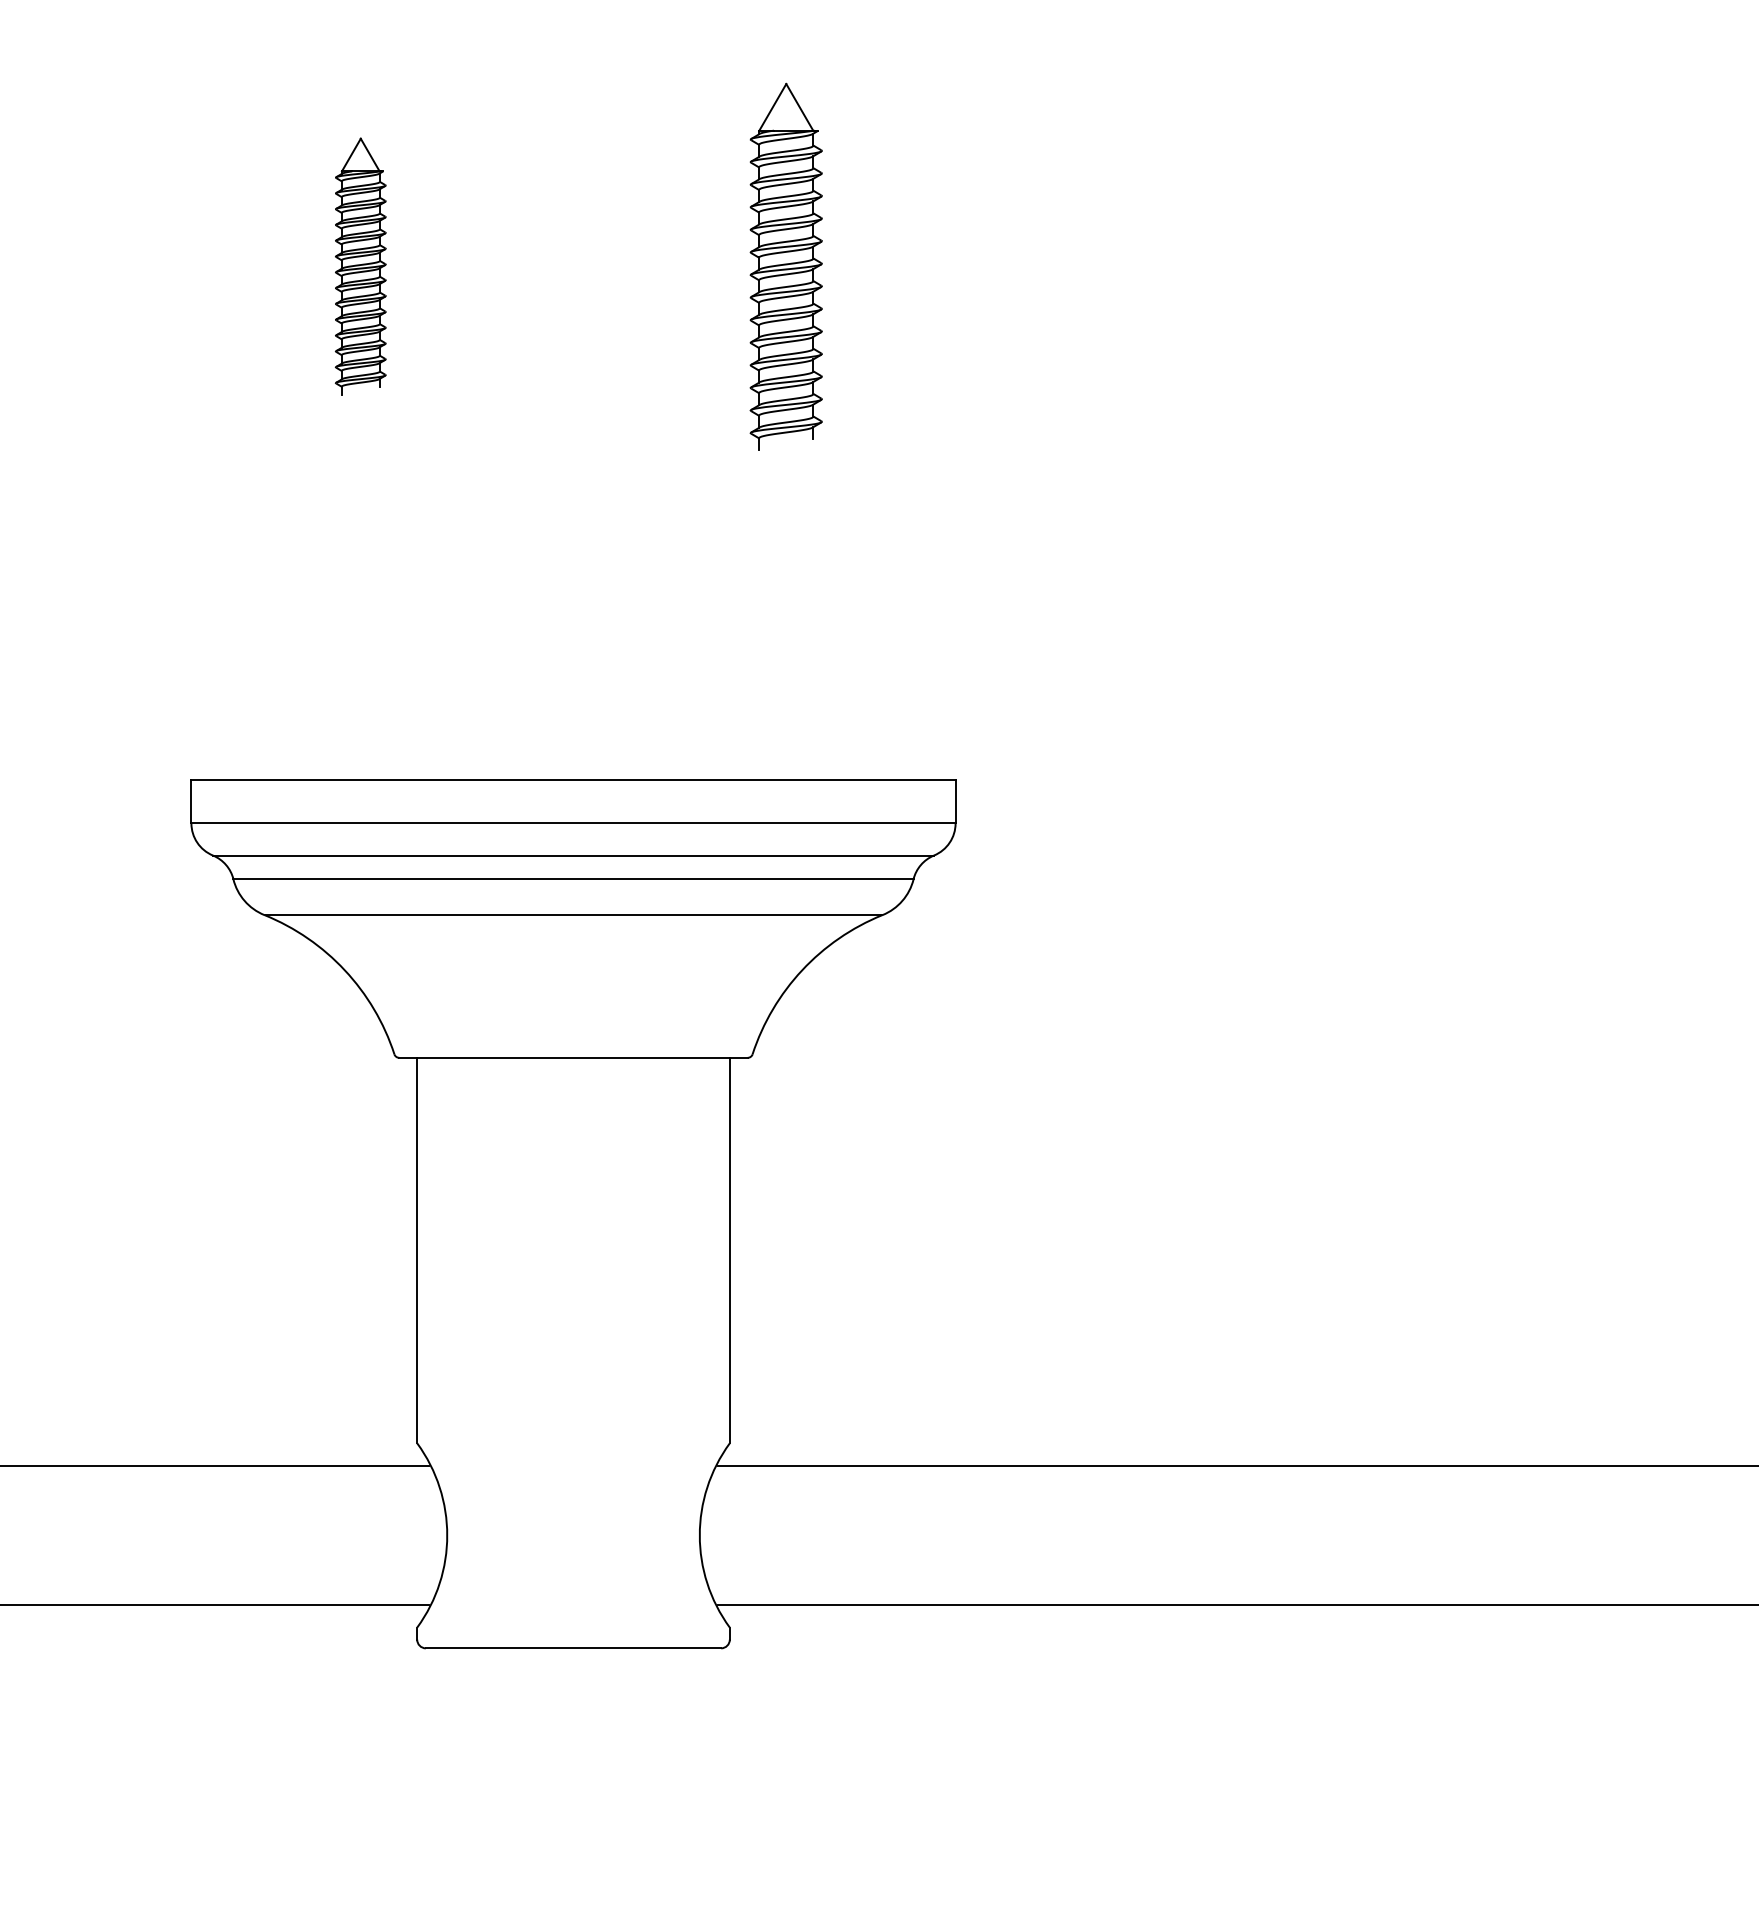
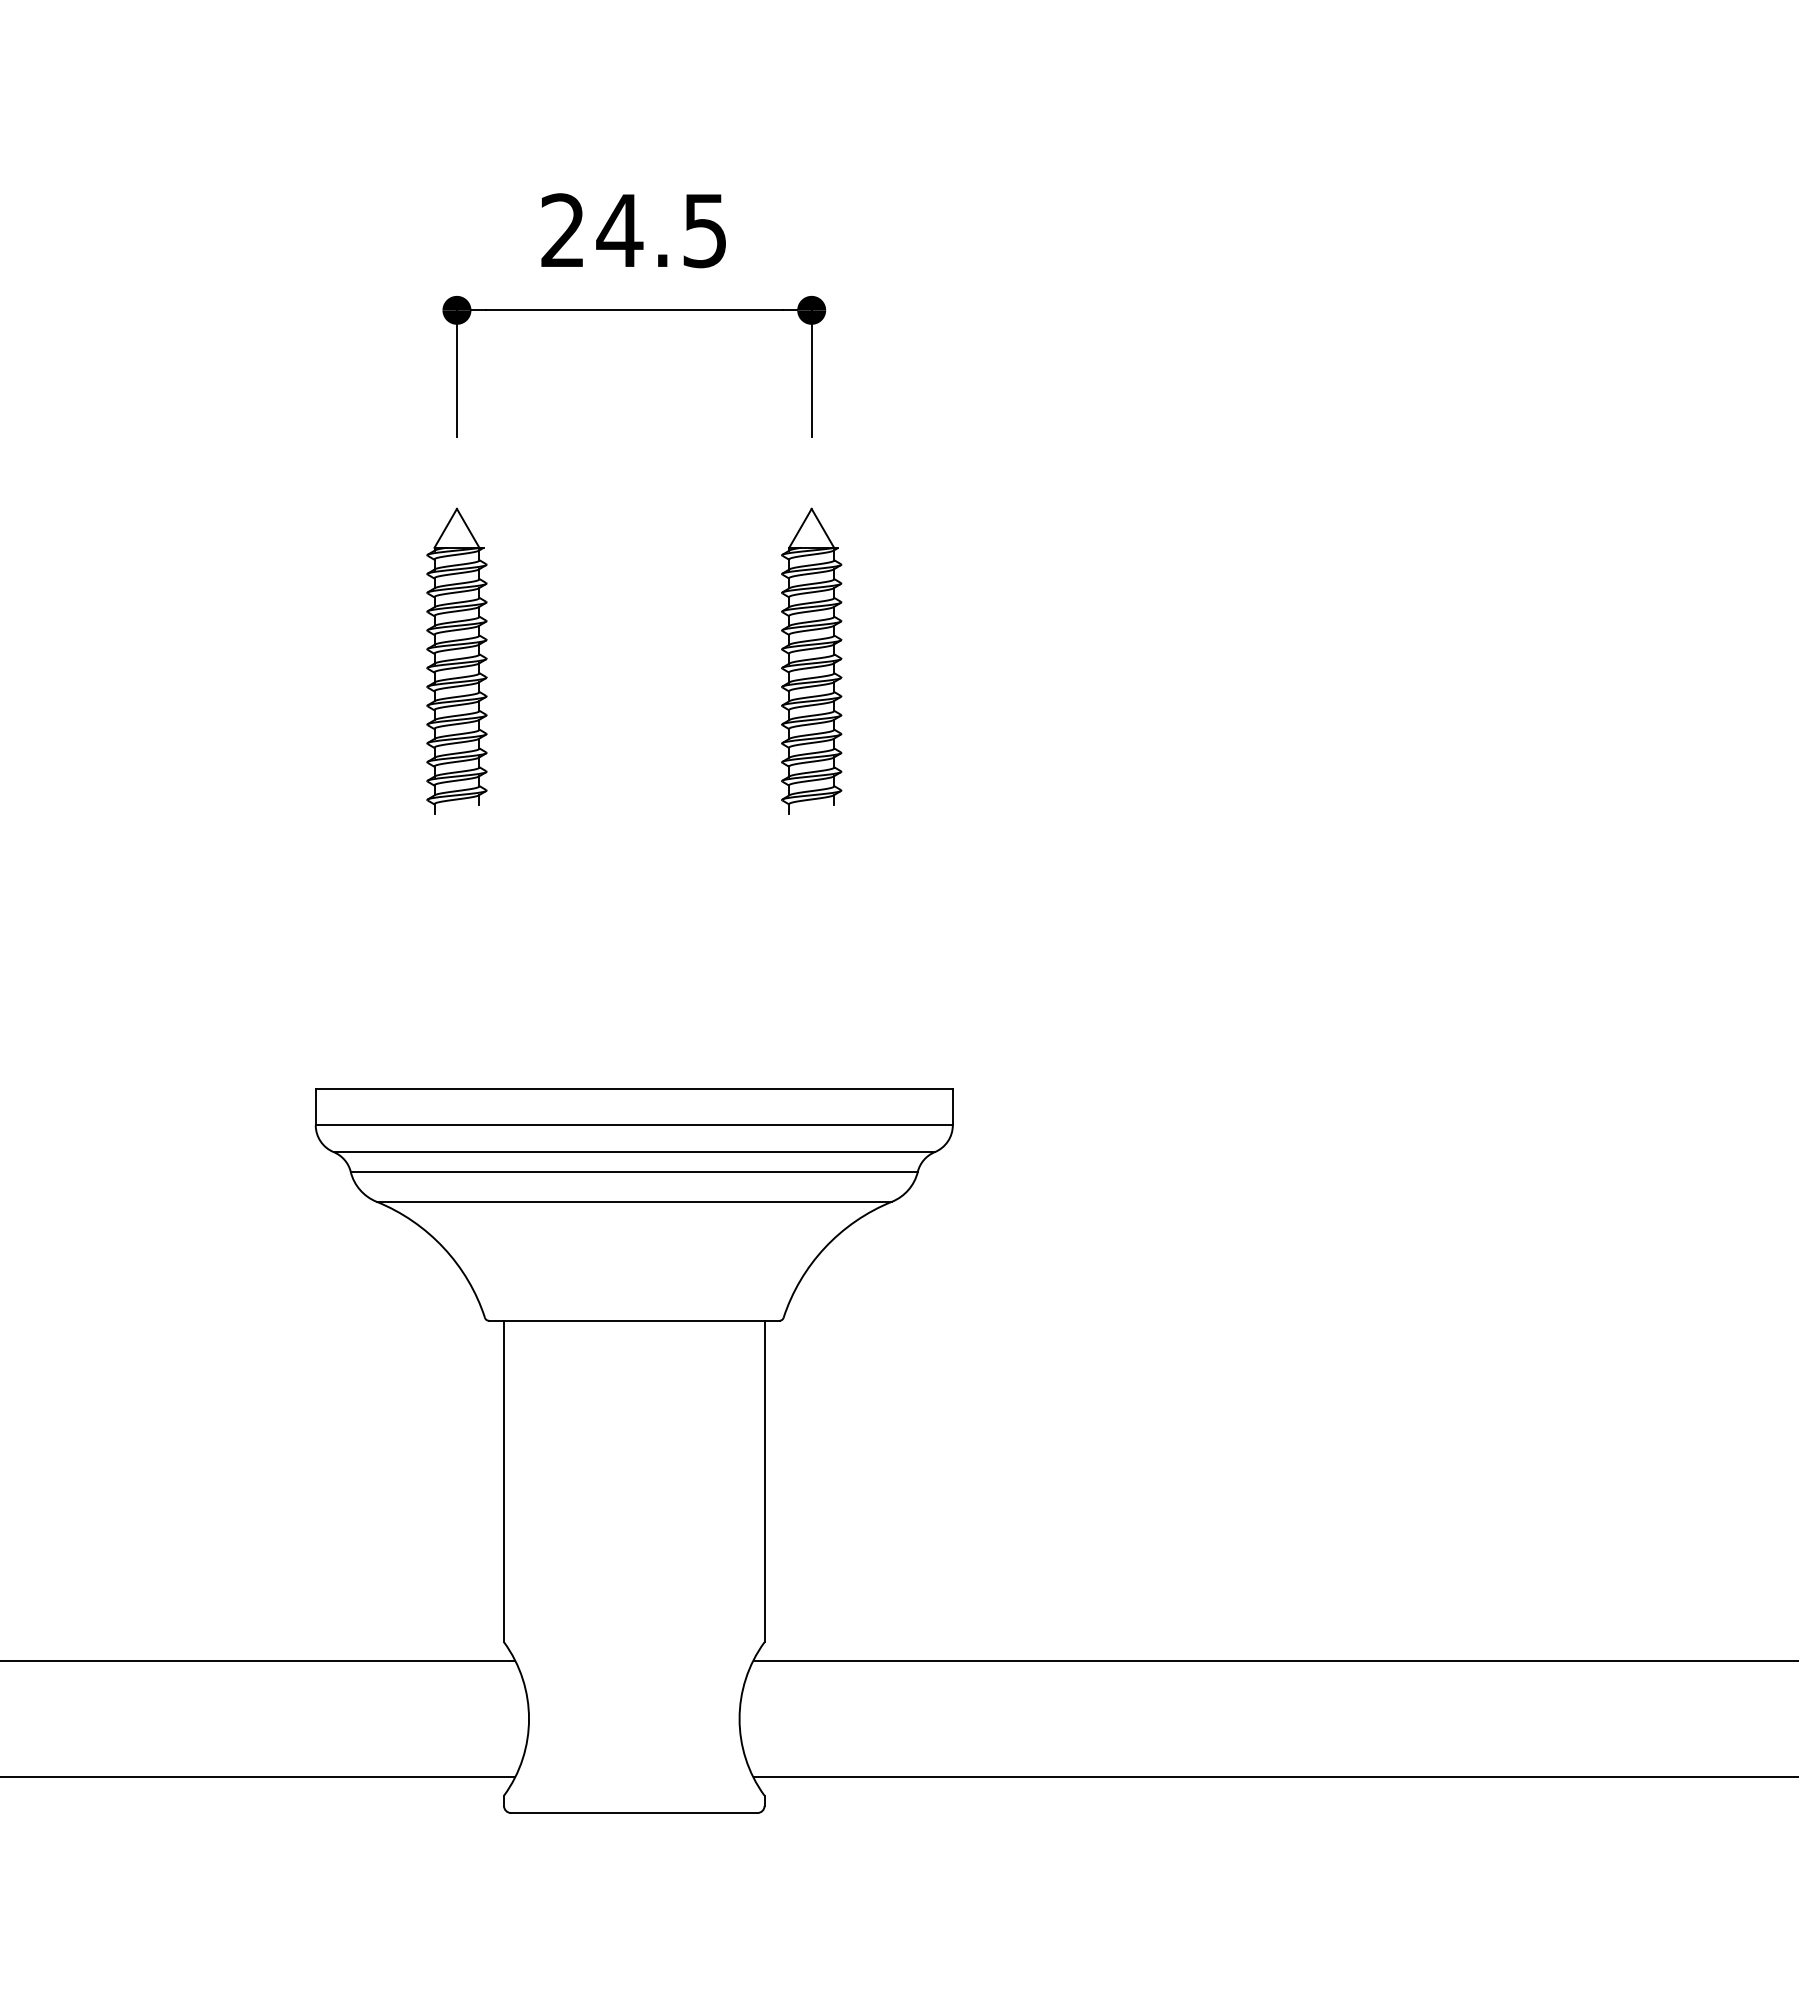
part: (360, 265) -> (456, 660), size x1.43

